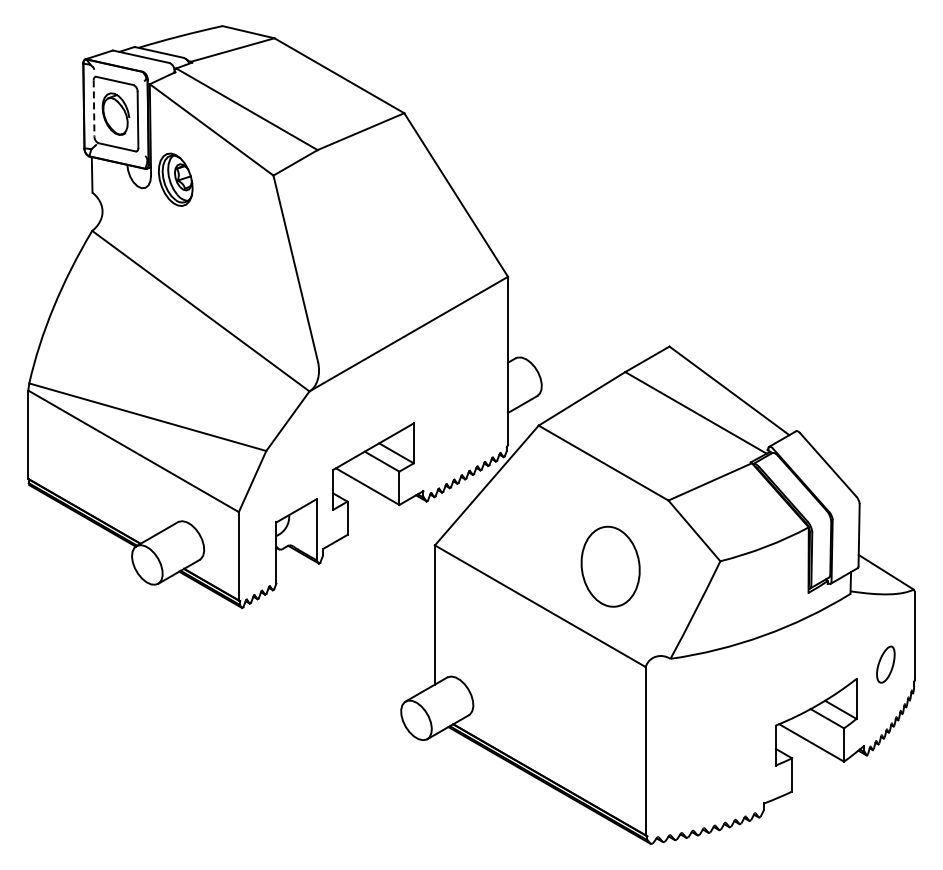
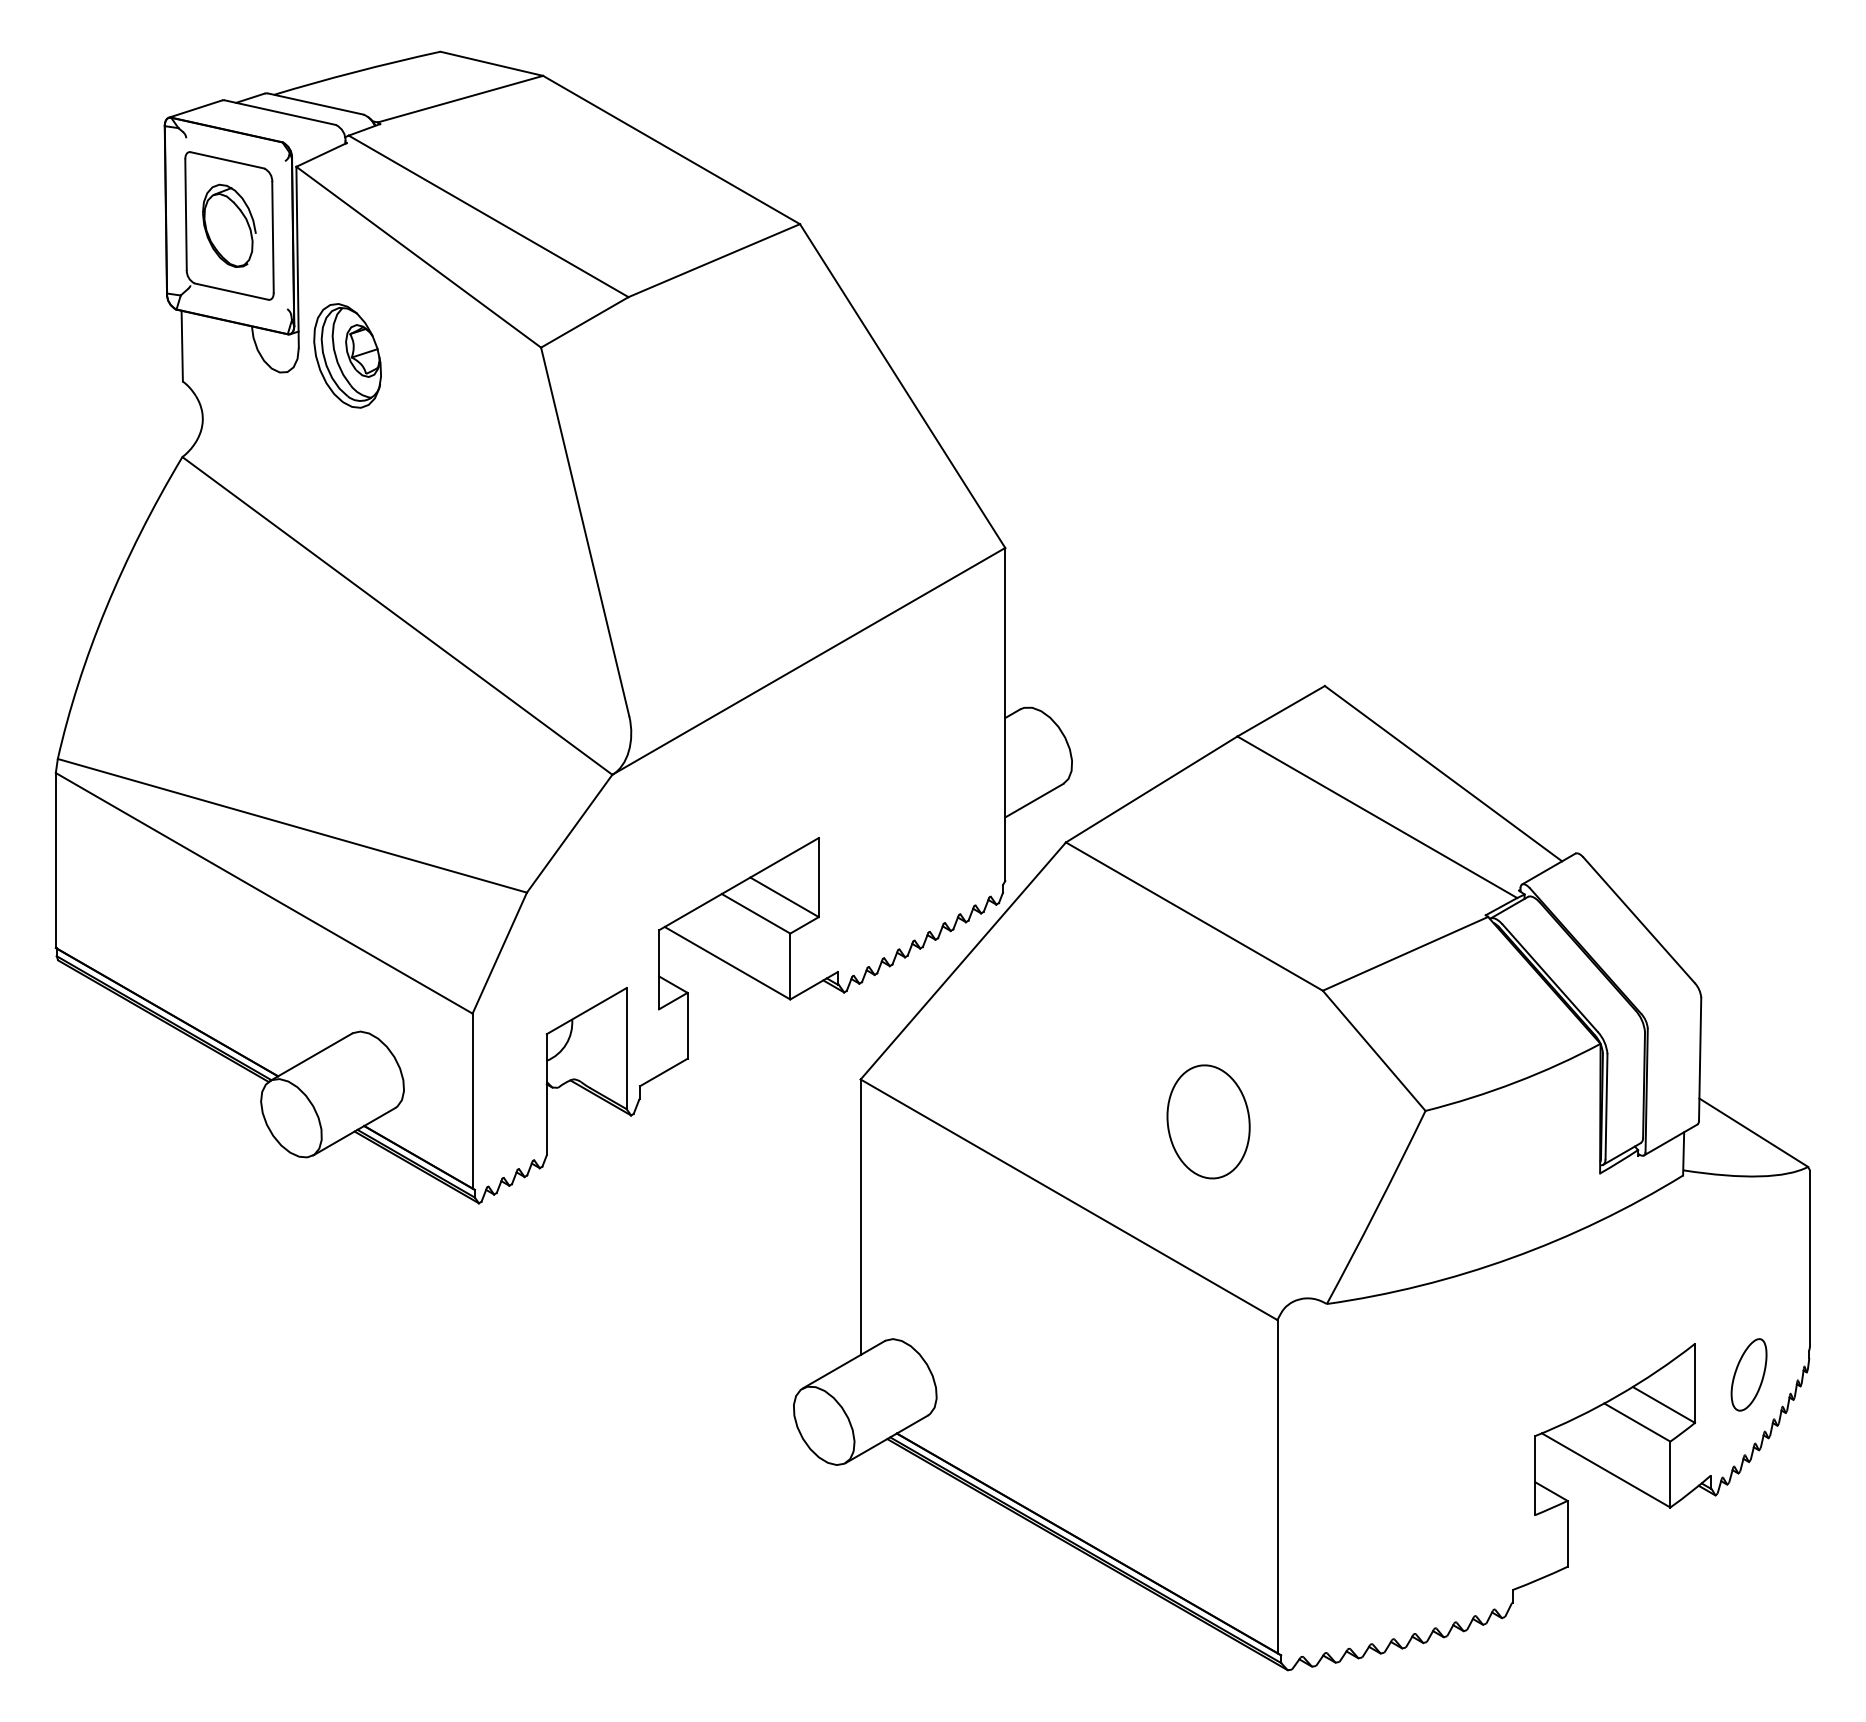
line: (94, 108) -> (186, 214), dashed -> solid
part: (610, 566) -> (1208, 1121), size x0.71
part: (885, 664) -> (1748, 1374), moved

